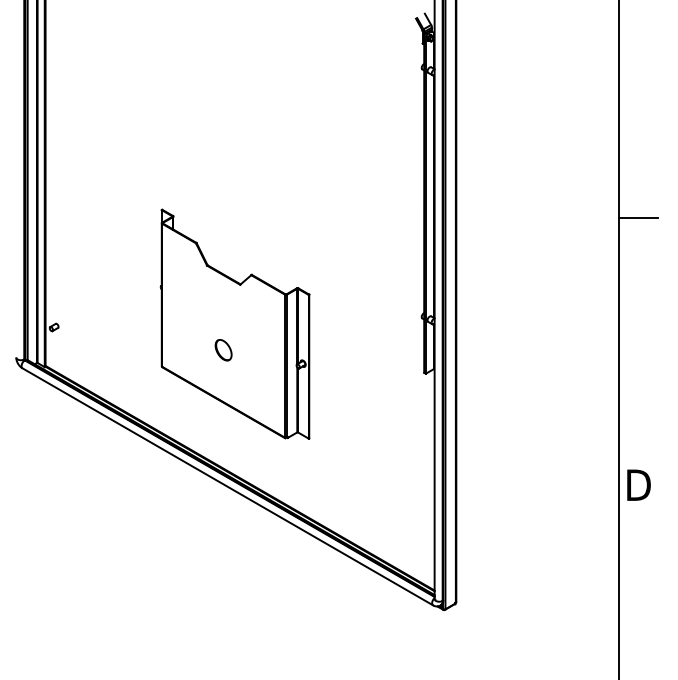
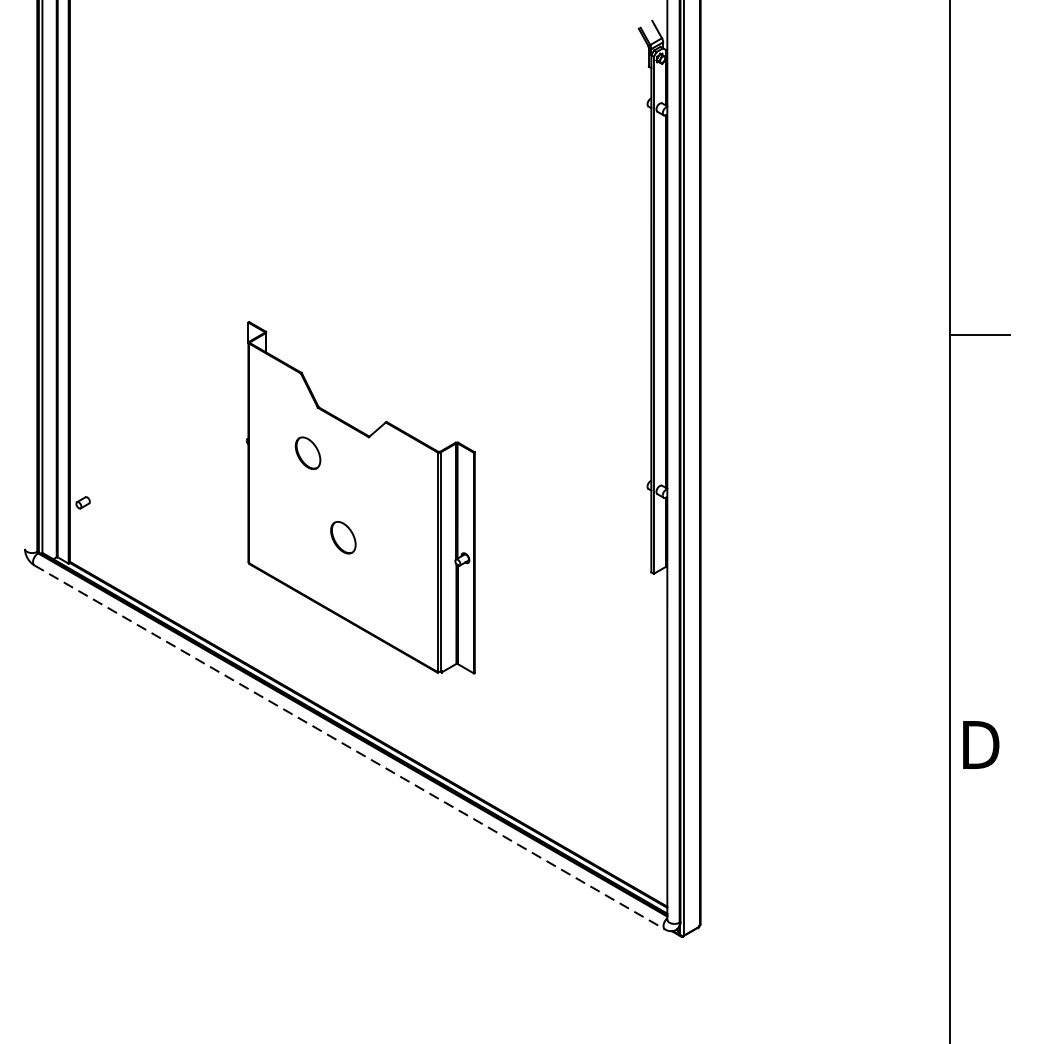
part: (200, 295) -> (307, 453), added
line: (228, 487) -> (350, 748), solid -> dashed

